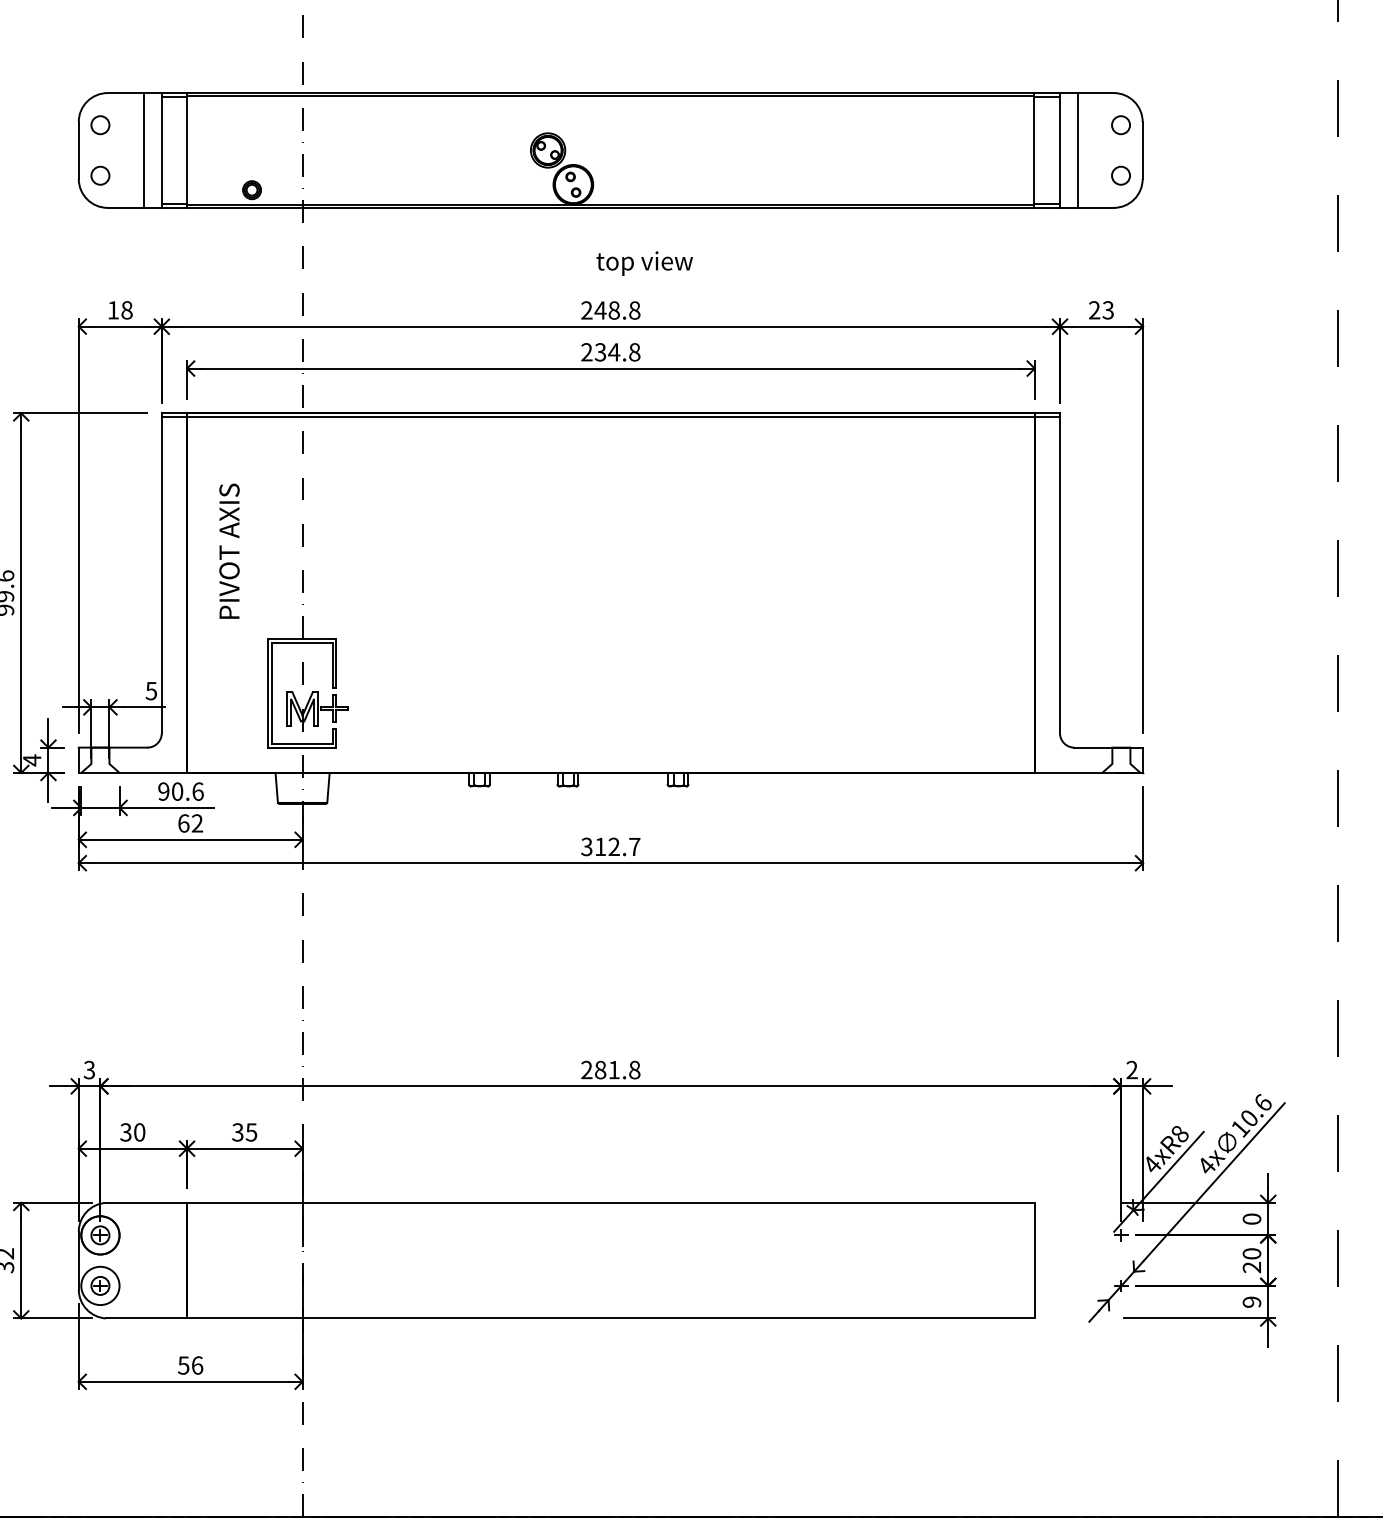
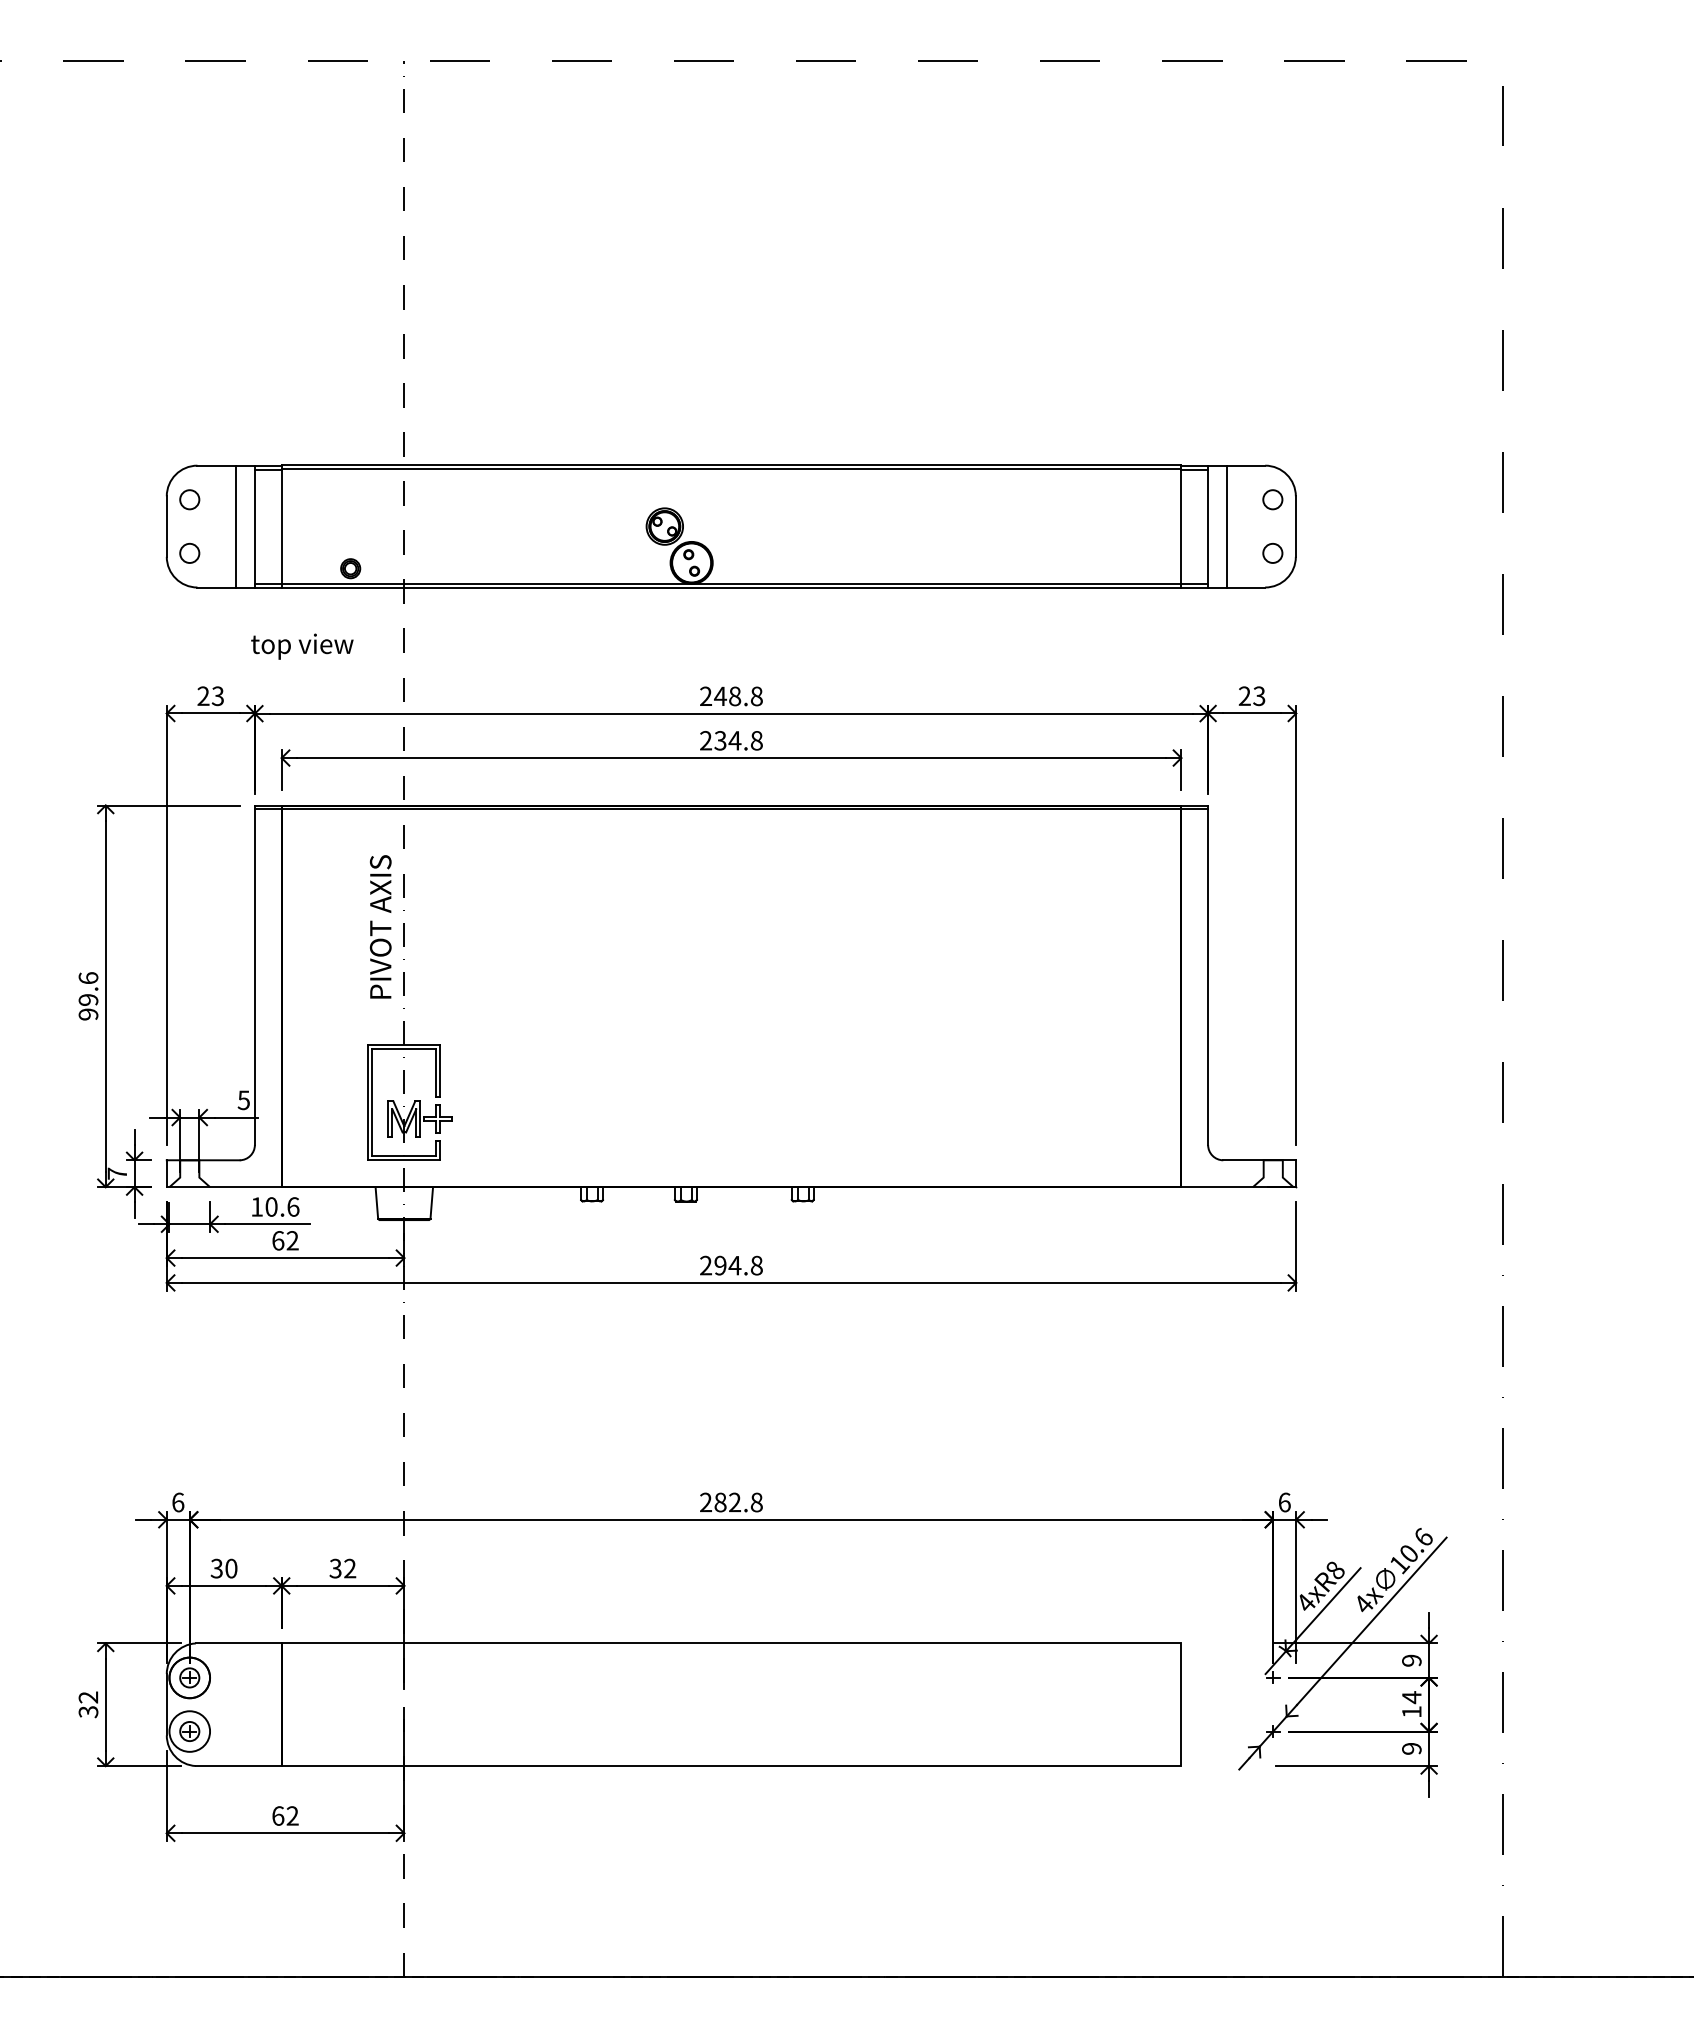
text: (644, 263) -> (302, 646), moved
text: (119, 309) -> (210, 695), 18 -> 23
text: (229, 550) -> (380, 926), moved
text: (31, 760) -> (116, 1173), 4 -> 7
text: (163, 791) -> (256, 1206), 90.6 -> 10.6
text: (610, 846) -> (731, 1265), 312.7 -> 294.8
text: (89, 1070) -> (178, 1502), 3 -> 6
text: (613, 1070) -> (734, 1502), 281.8 -> 282.8
text: (1131, 1070) -> (1284, 1502), 2 -> 6
text: (251, 1132) -> (350, 1568), 35 -> 32
text: (1251, 1218) -> (1411, 1660), 0 -> 9
text: (1251, 1260) -> (1411, 1704), 20 -> 14
text: (190, 1365) -> (285, 1815), 56 -> 62

